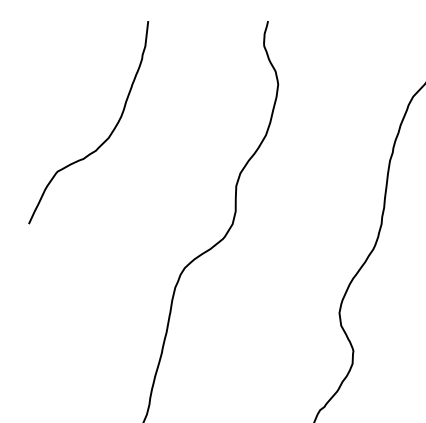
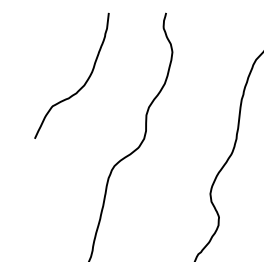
curve: (105, 138) -> (82, 85), moved

